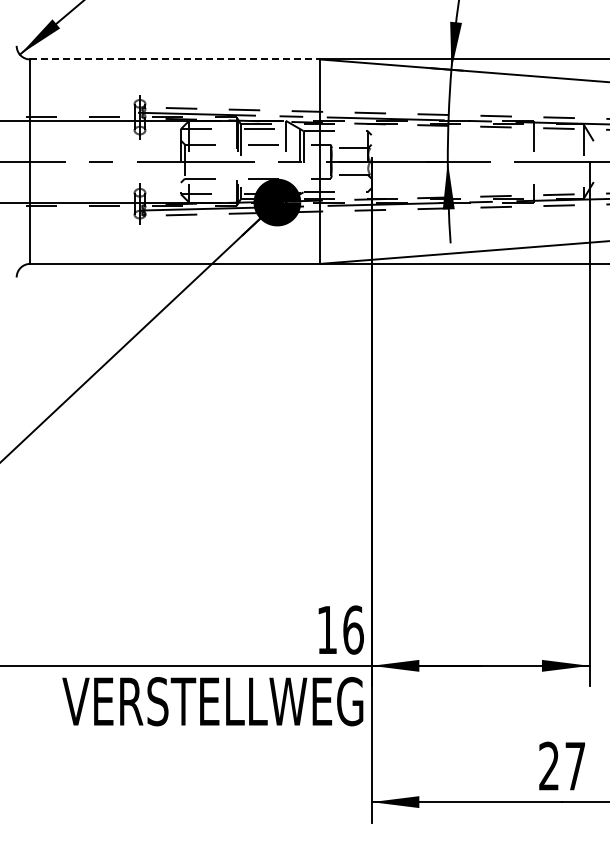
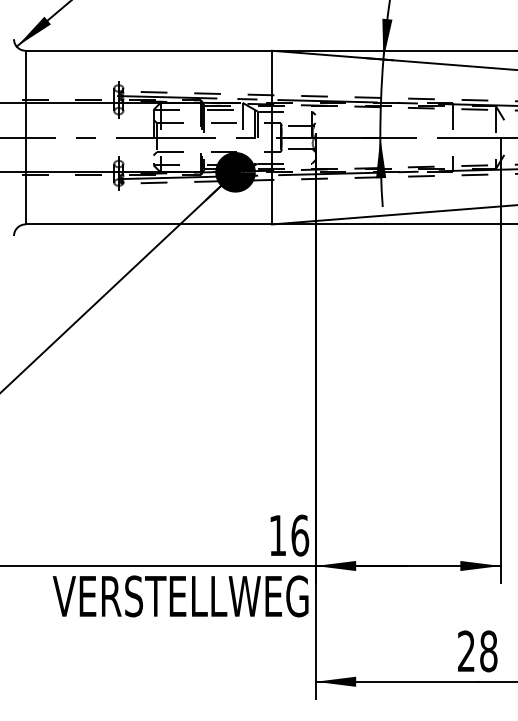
line: (175, 59) -> (148, 50), dashed -> solid
text: (575, 766) -> (488, 651), 27 -> 28

